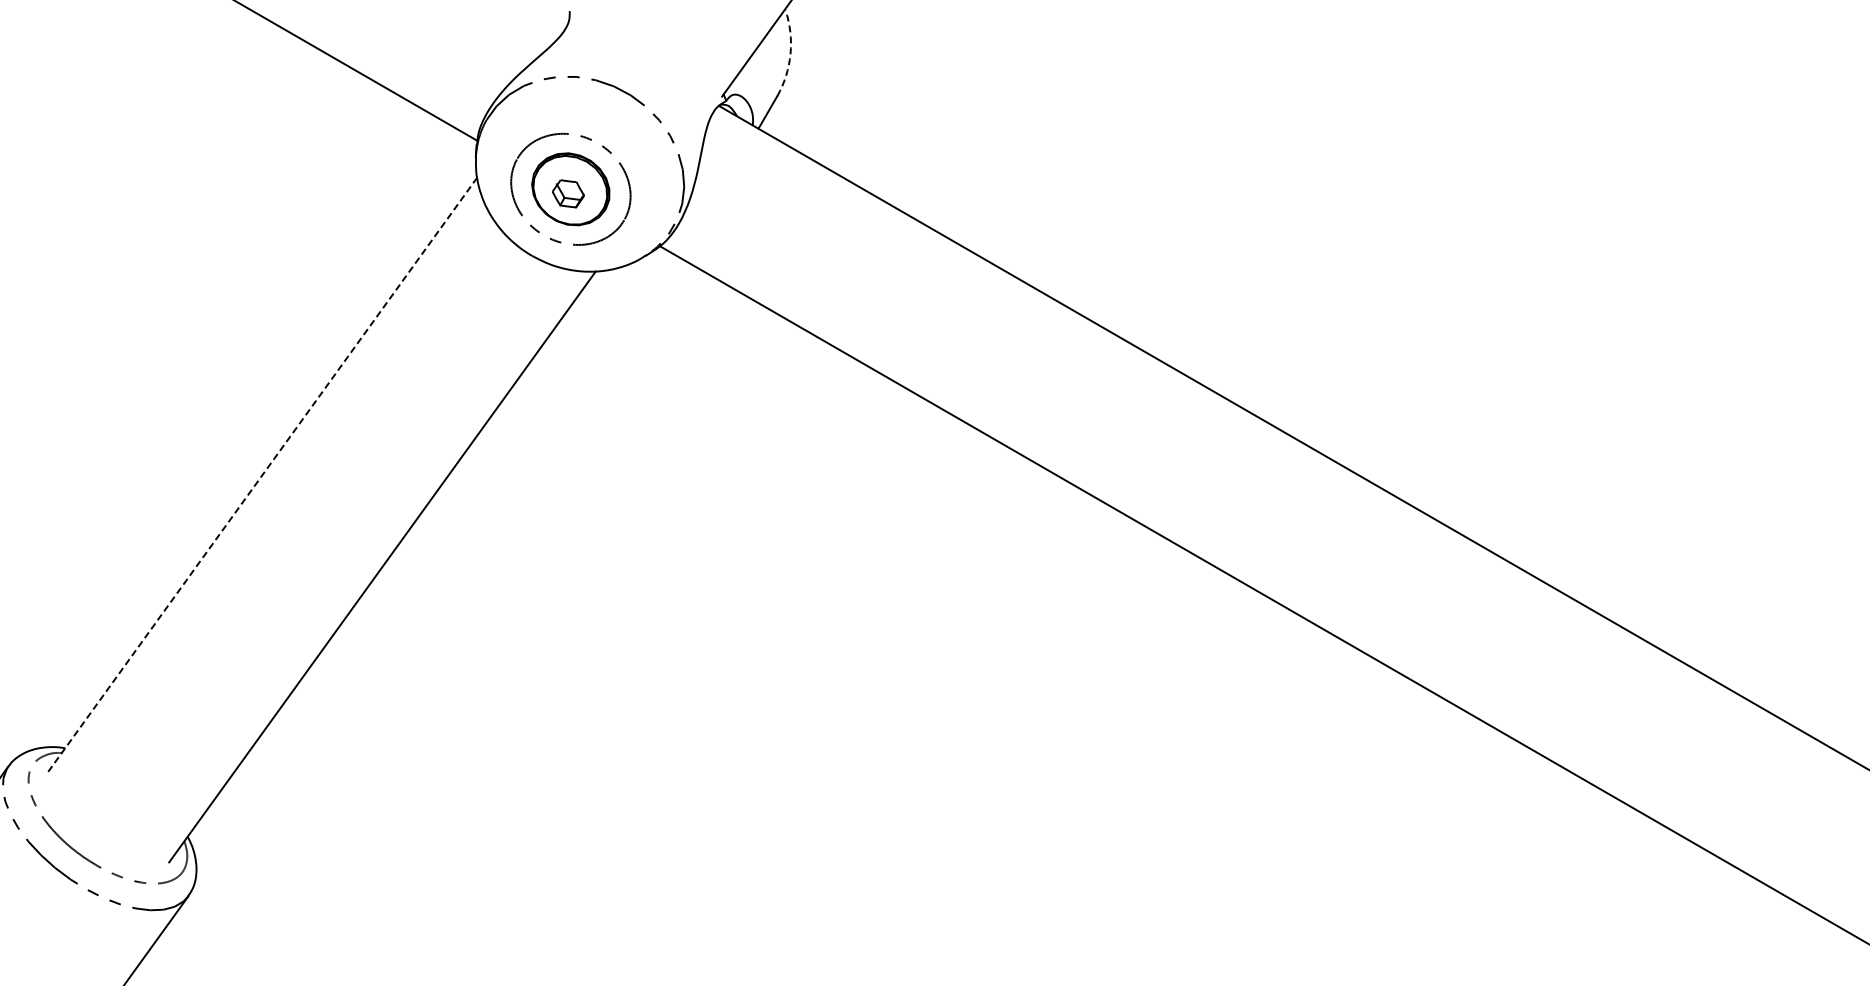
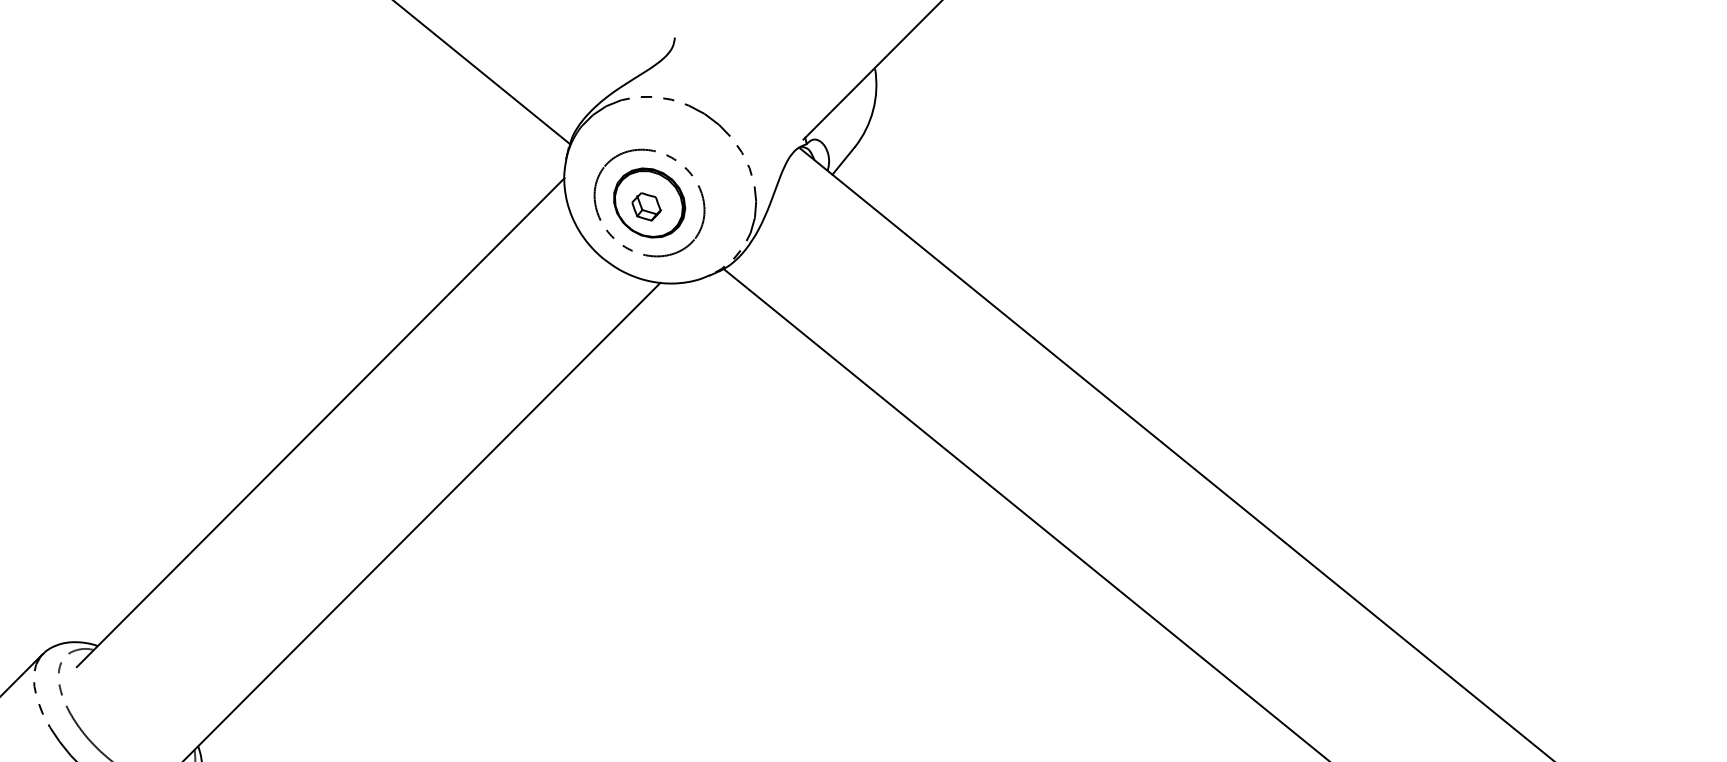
arc: (790, 54) -> (873, 110), dashed -> solid
line: (262, 475) -> (321, 422), dashed -> solid

